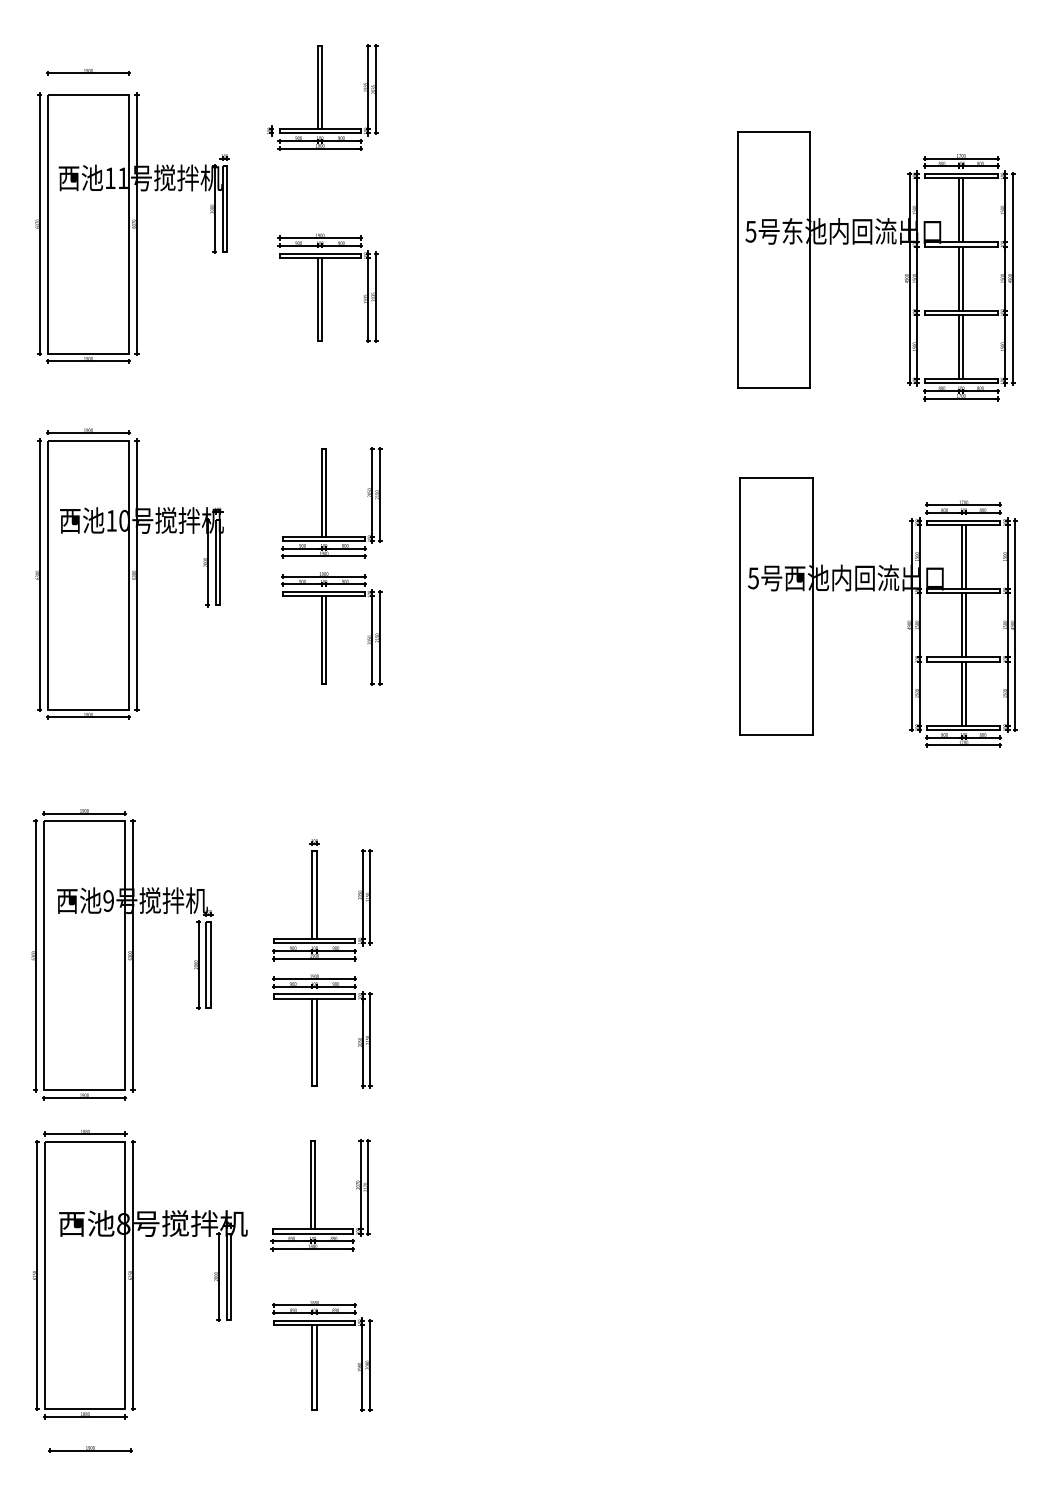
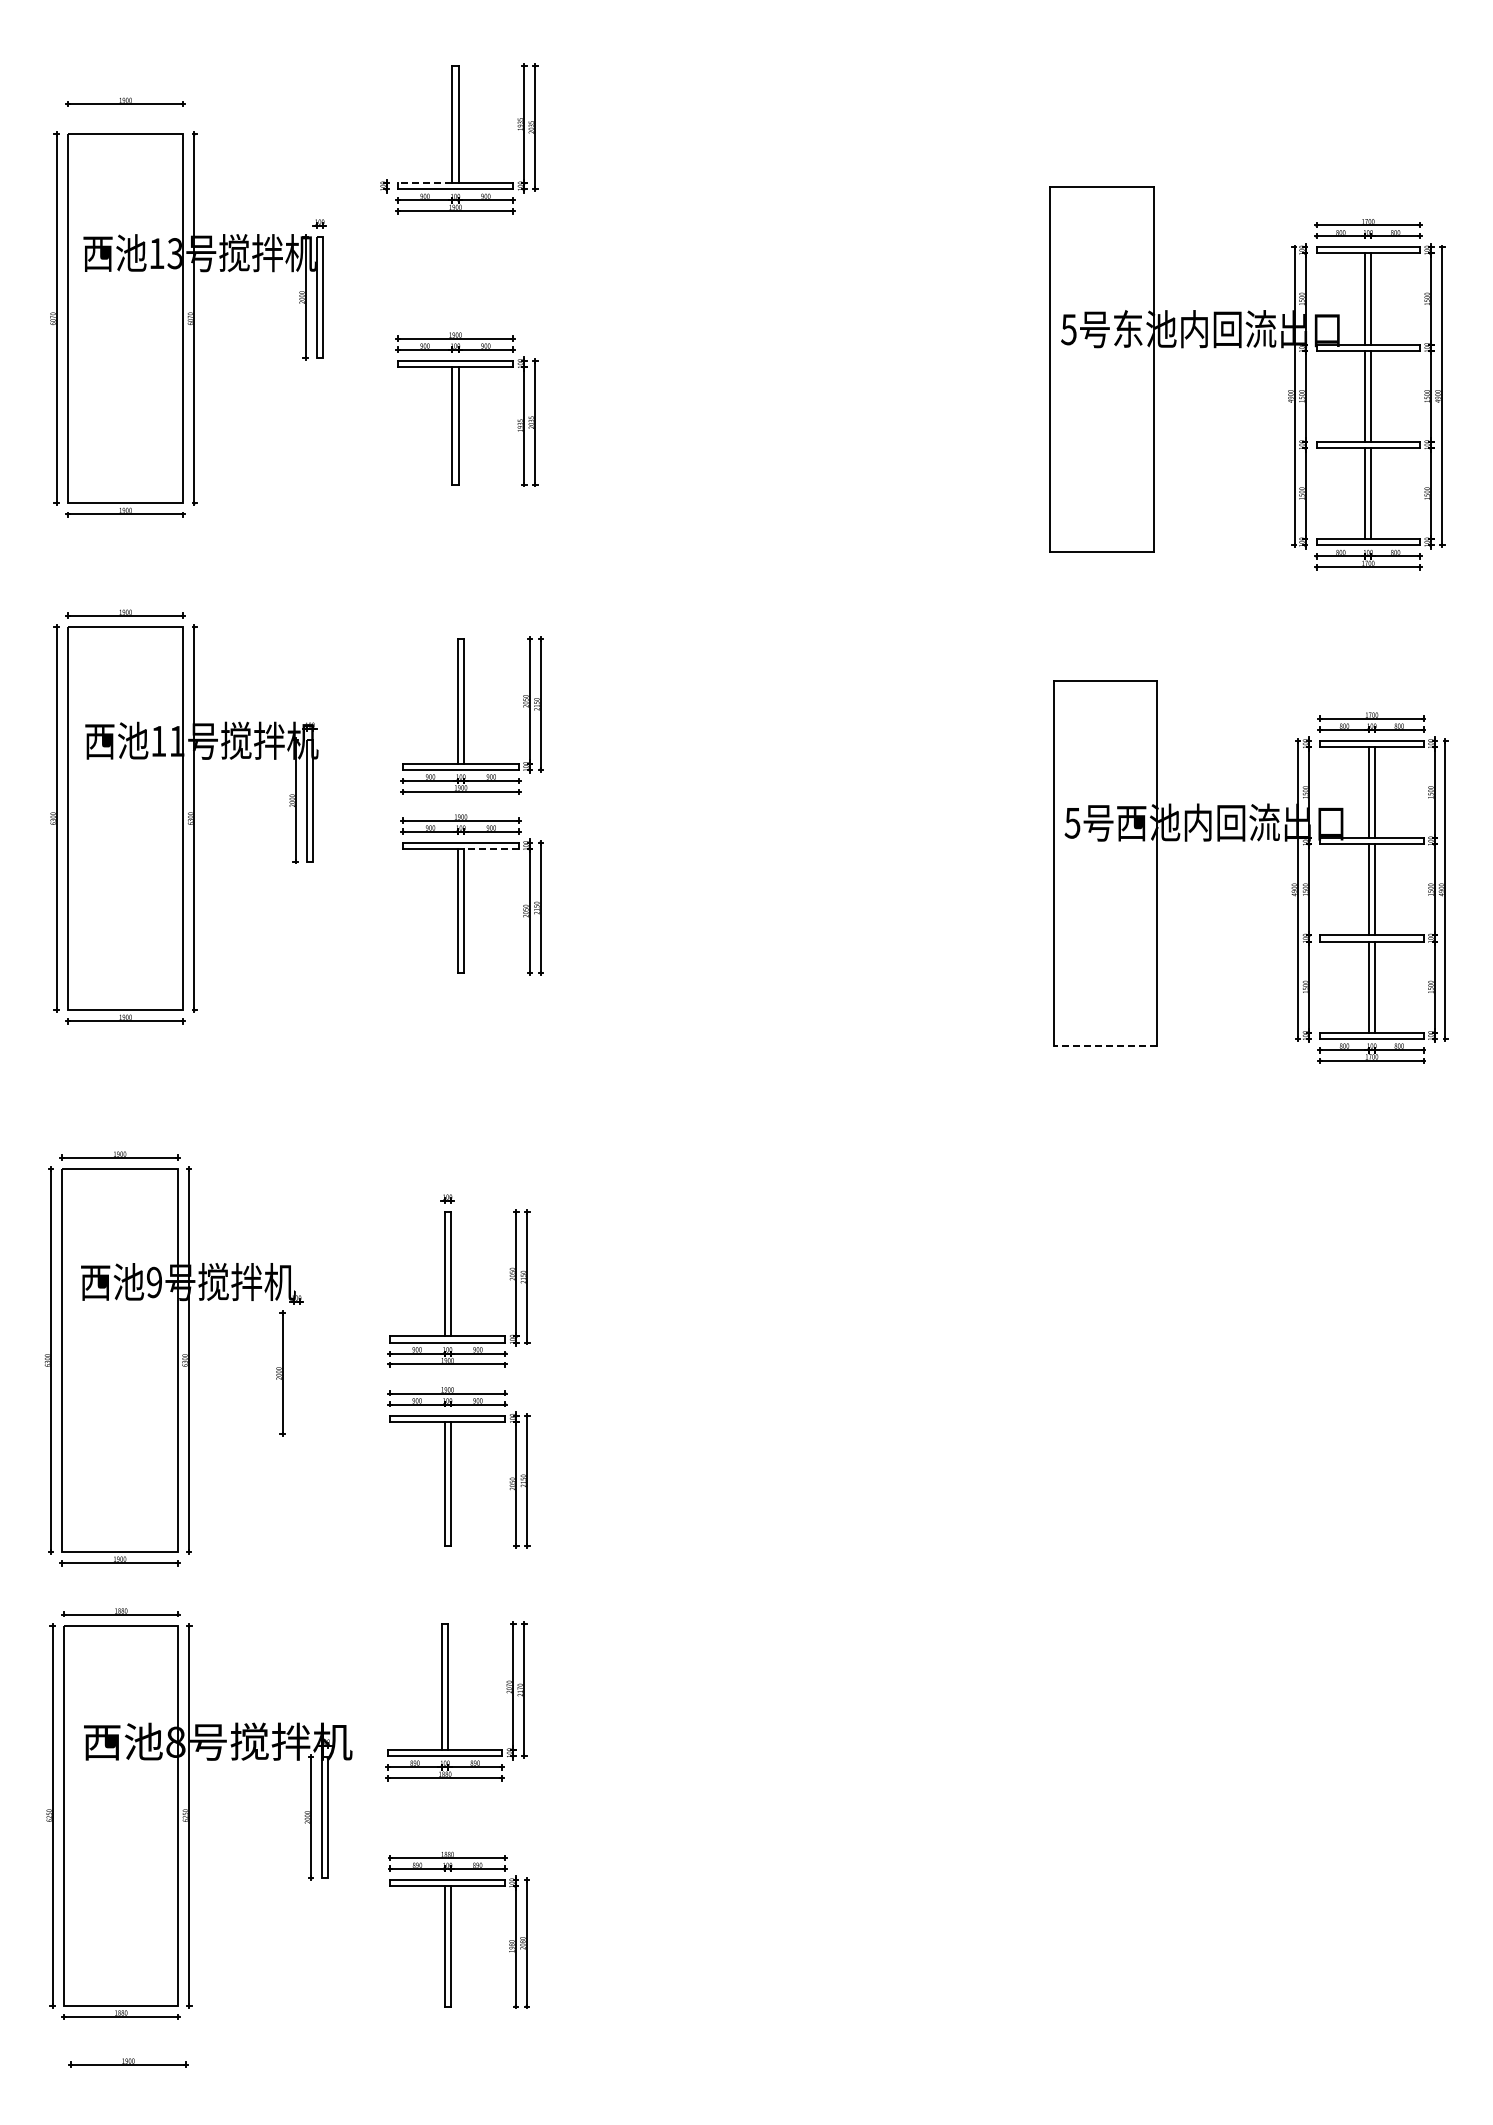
line: (298, 129) -> (424, 183), solid -> dashed
text: (122, 178) -> (174, 253), 11 -> 13
text: (124, 520) -> (176, 740), 10 -> 11
line: (344, 596) -> (490, 848), solid -> dashed
line: (776, 734) -> (1105, 1045), solid -> dashed
part: (208, 964) -> (296, 1373), removed

